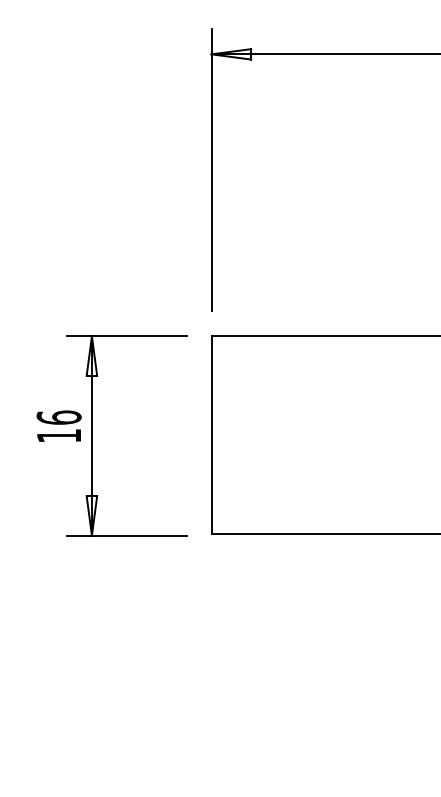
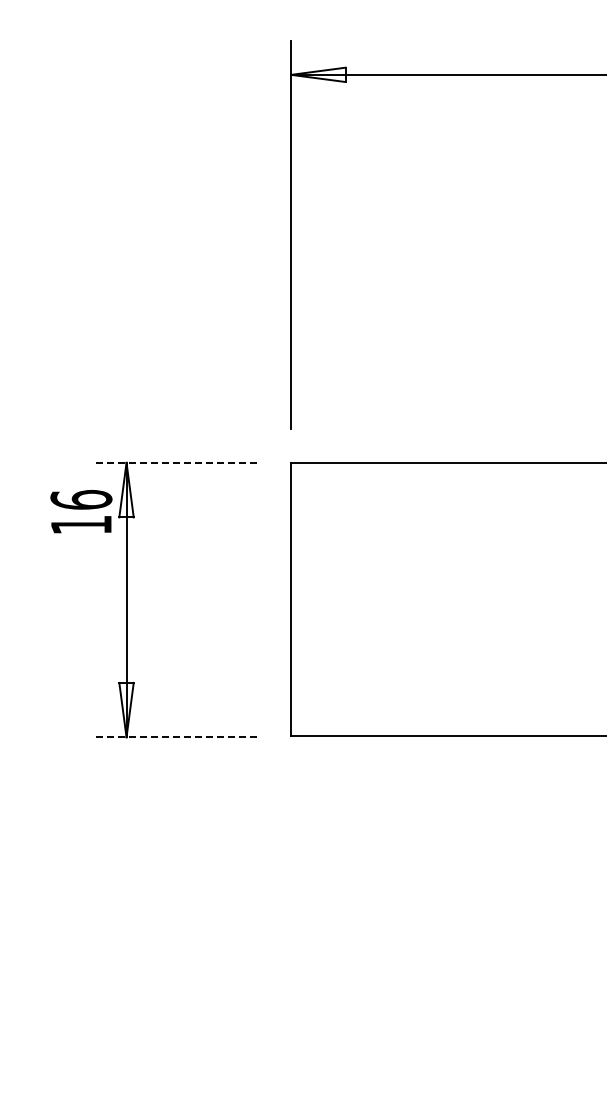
line: (126, 336) -> (174, 462), solid -> dashed
text: (59, 426) -> (81, 511), moved
line: (126, 535) -> (174, 737), solid -> dashed

